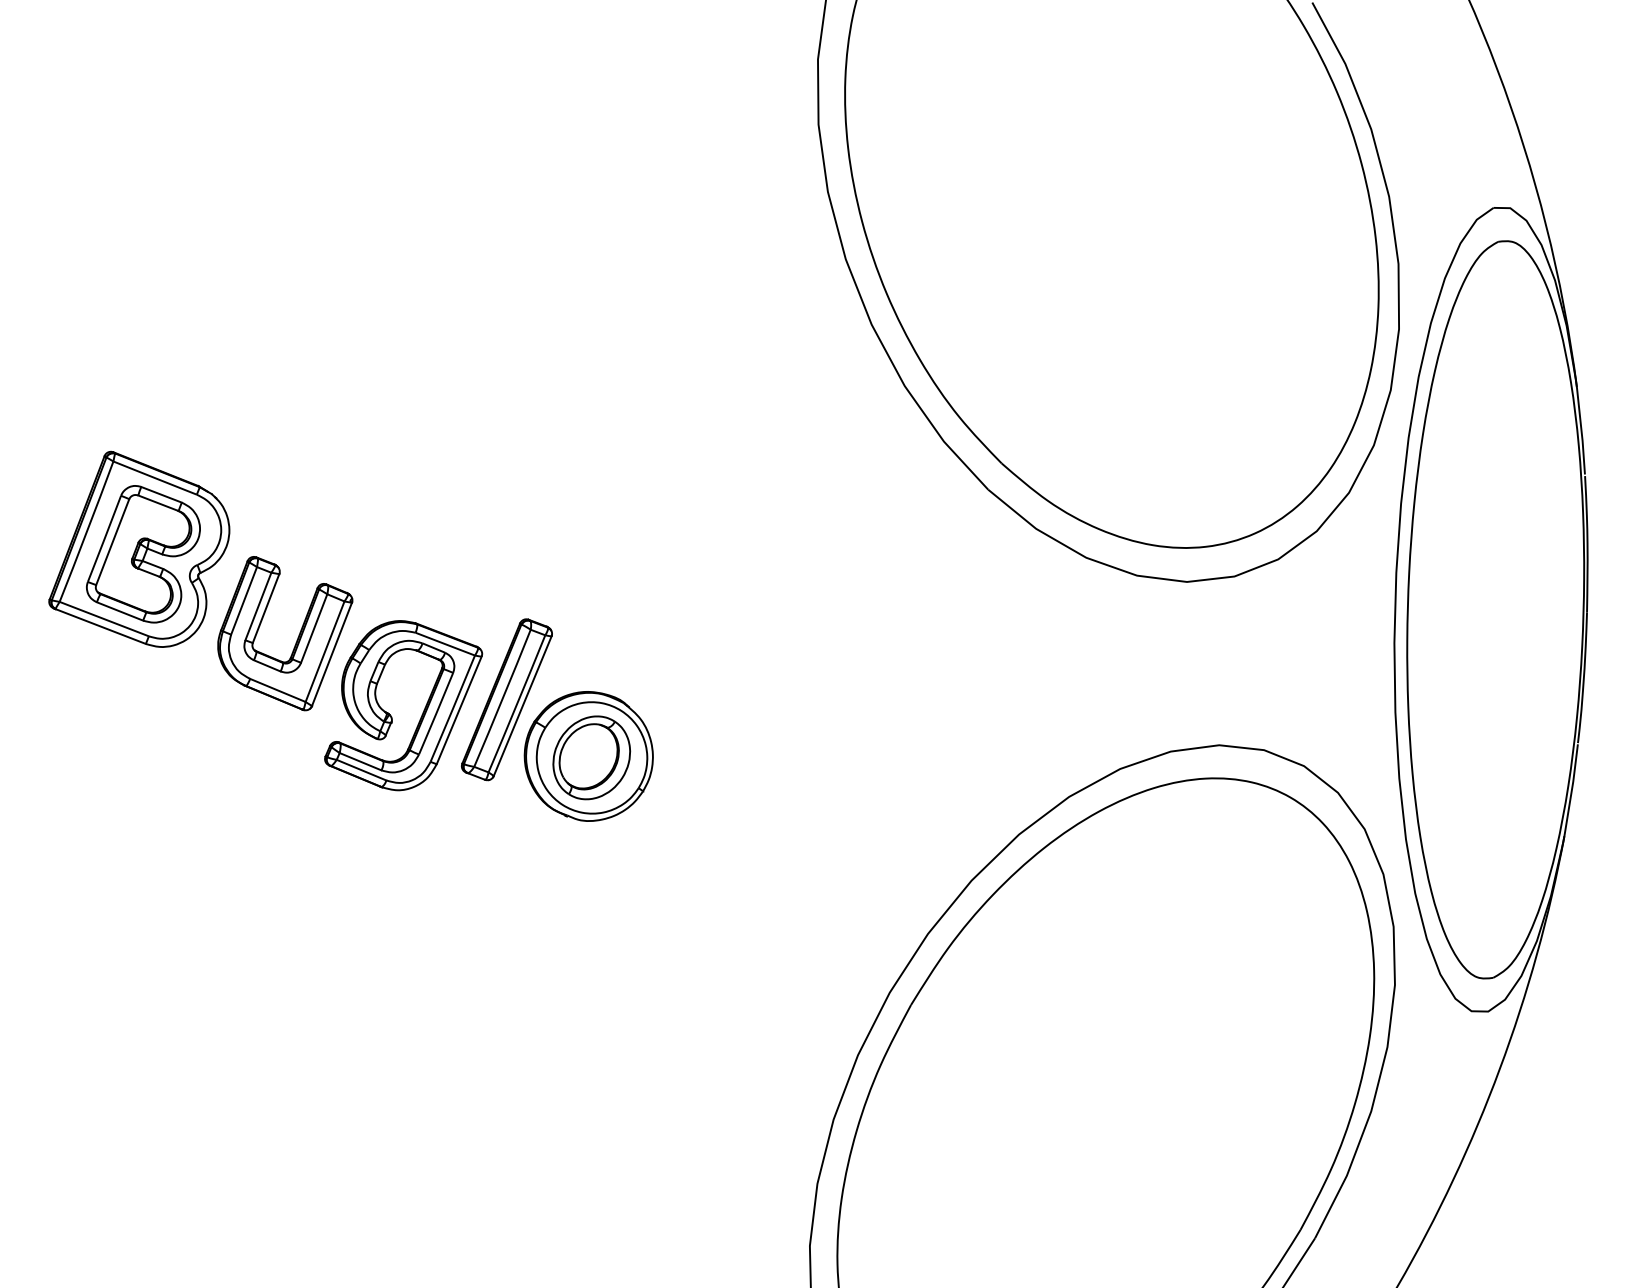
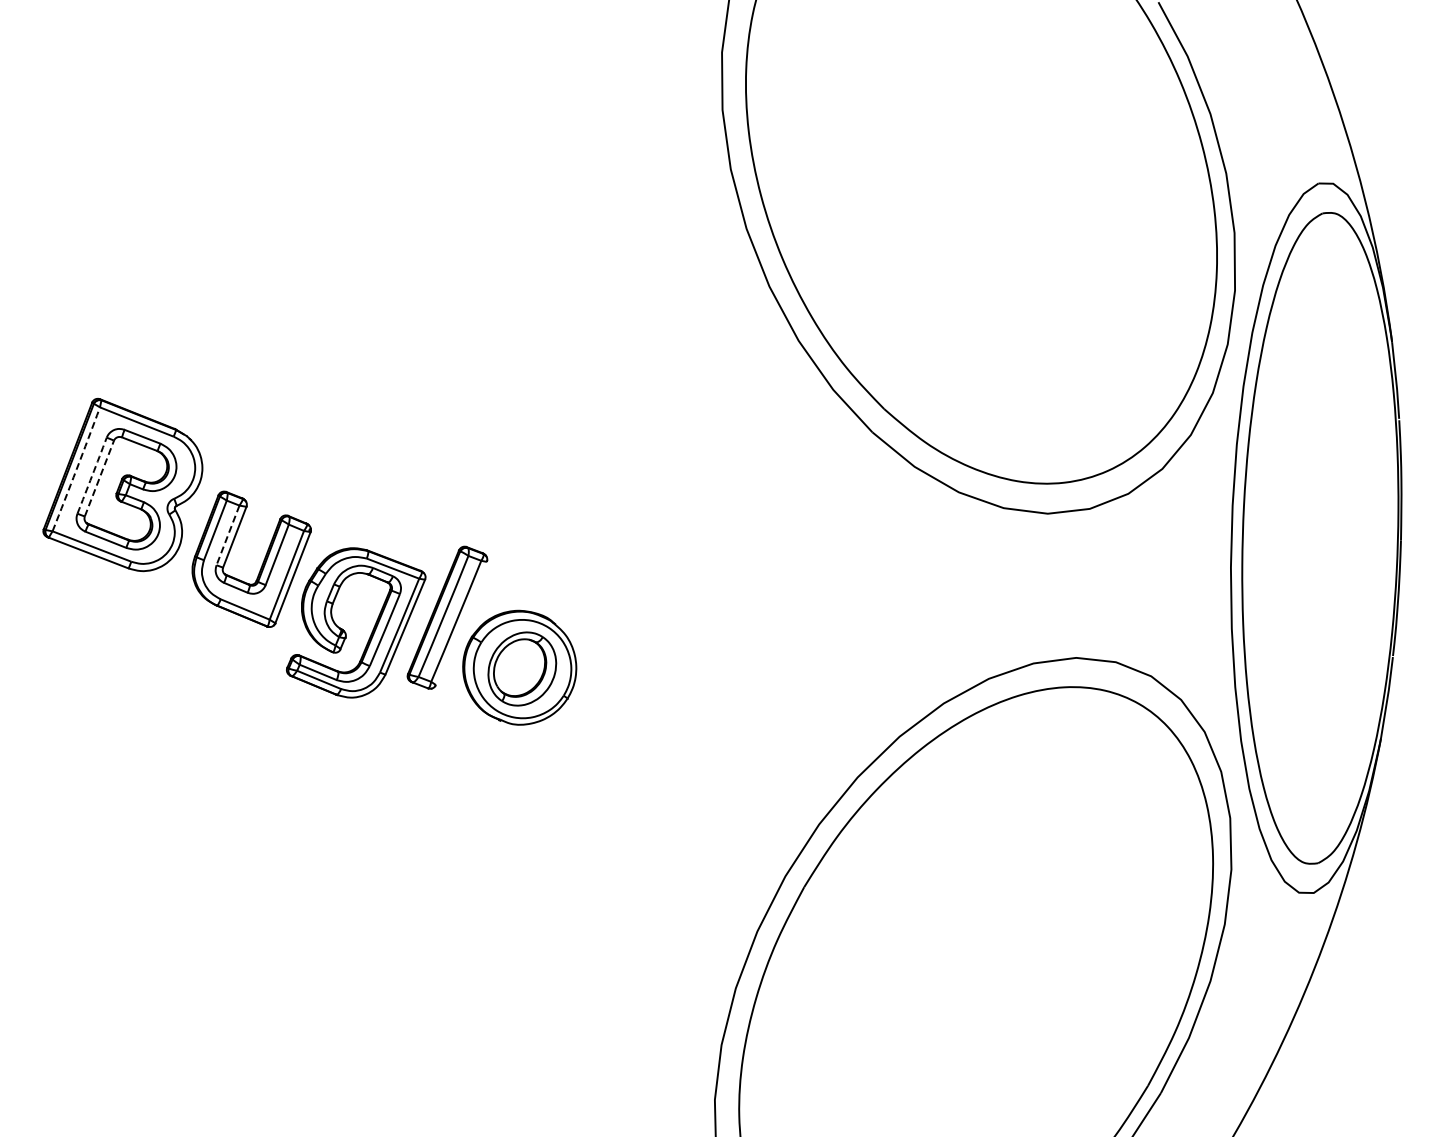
arc: (86, 531) -> (76, 469), solid -> dashed
arc: (104, 538) -> (92, 475), solid -> dashed
line: (112, 542) -> (99, 478), solid -> dashed
line: (258, 606) -> (228, 535), solid -> dashed
line: (521, 706) -> (460, 623), removed

